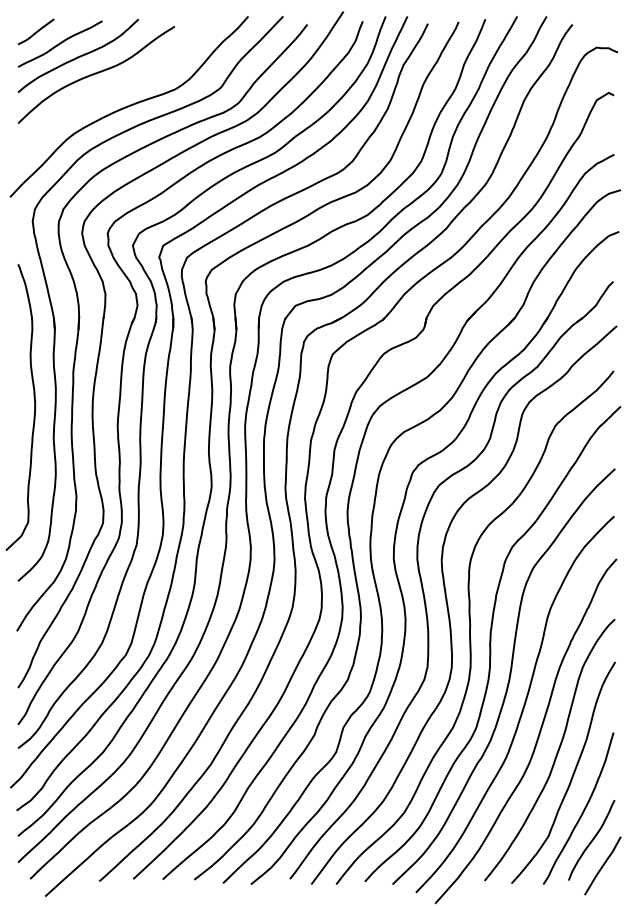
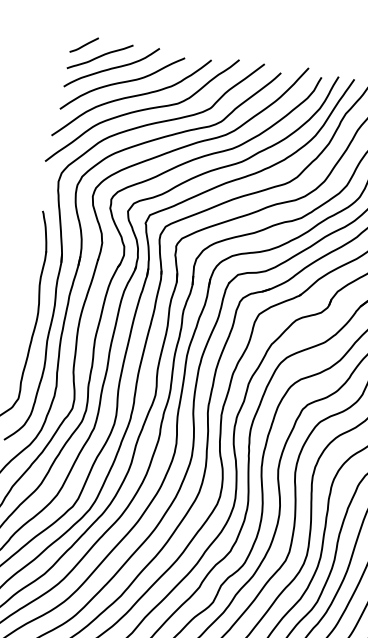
curve: (111, 91) -> (131, 97), added

